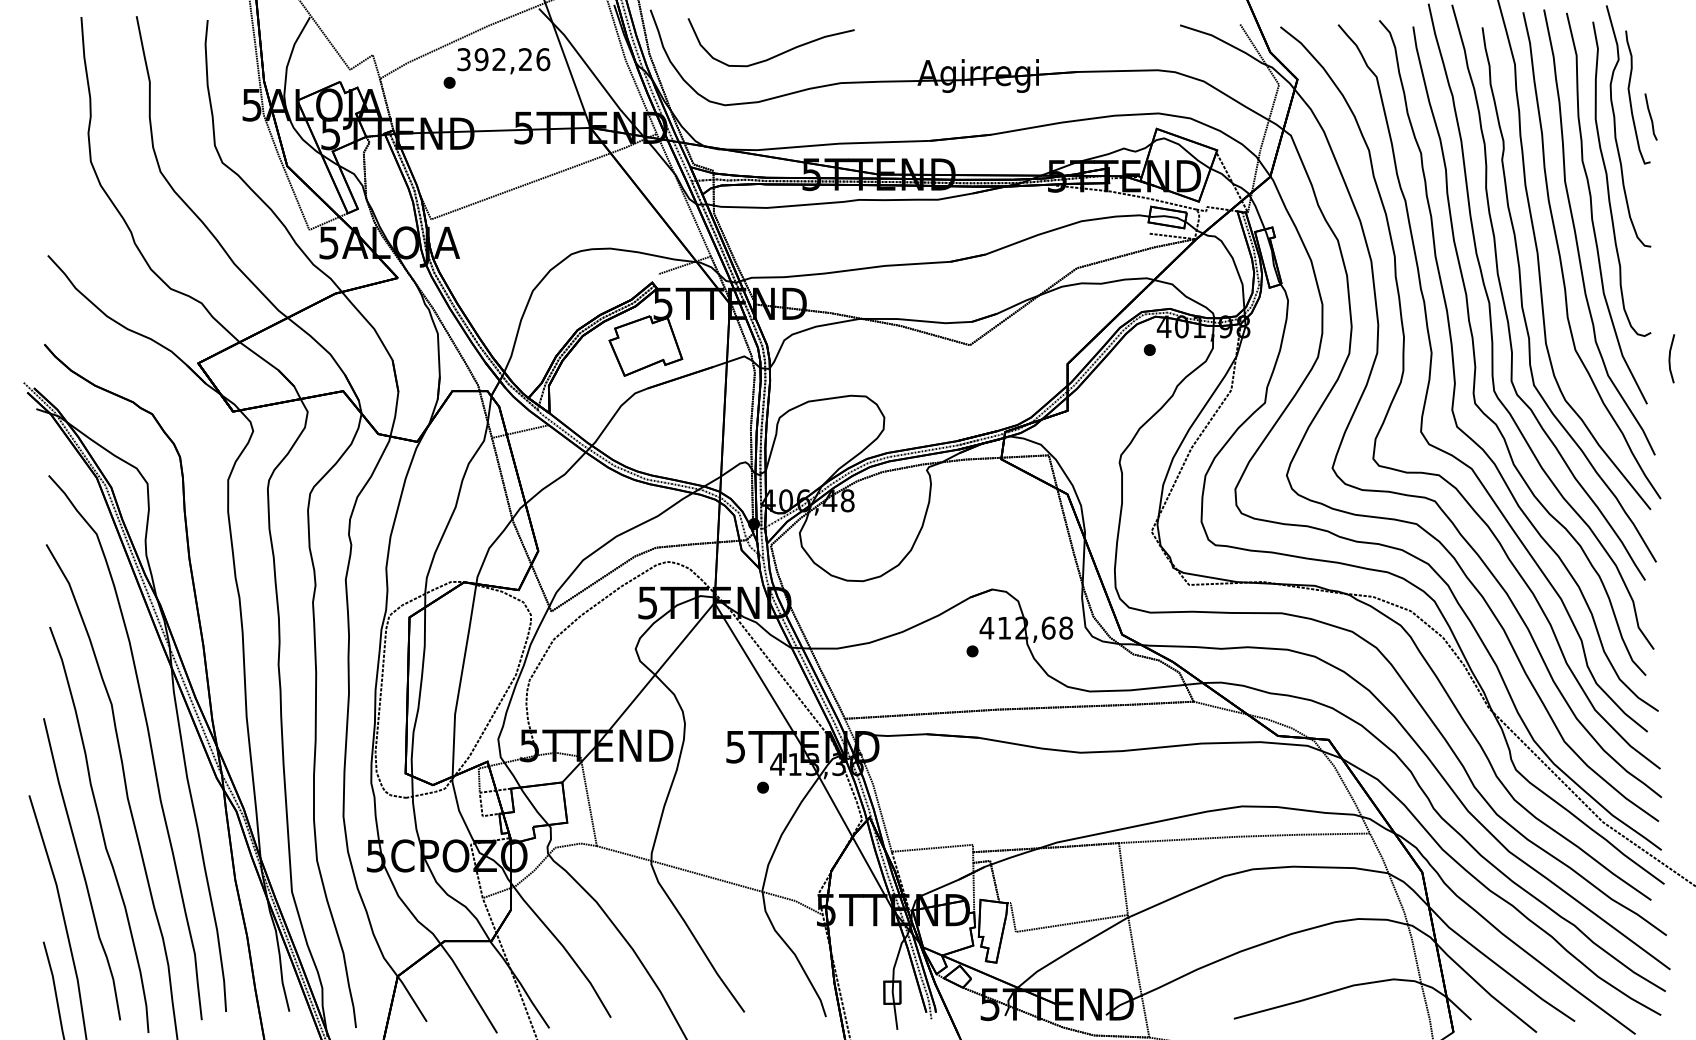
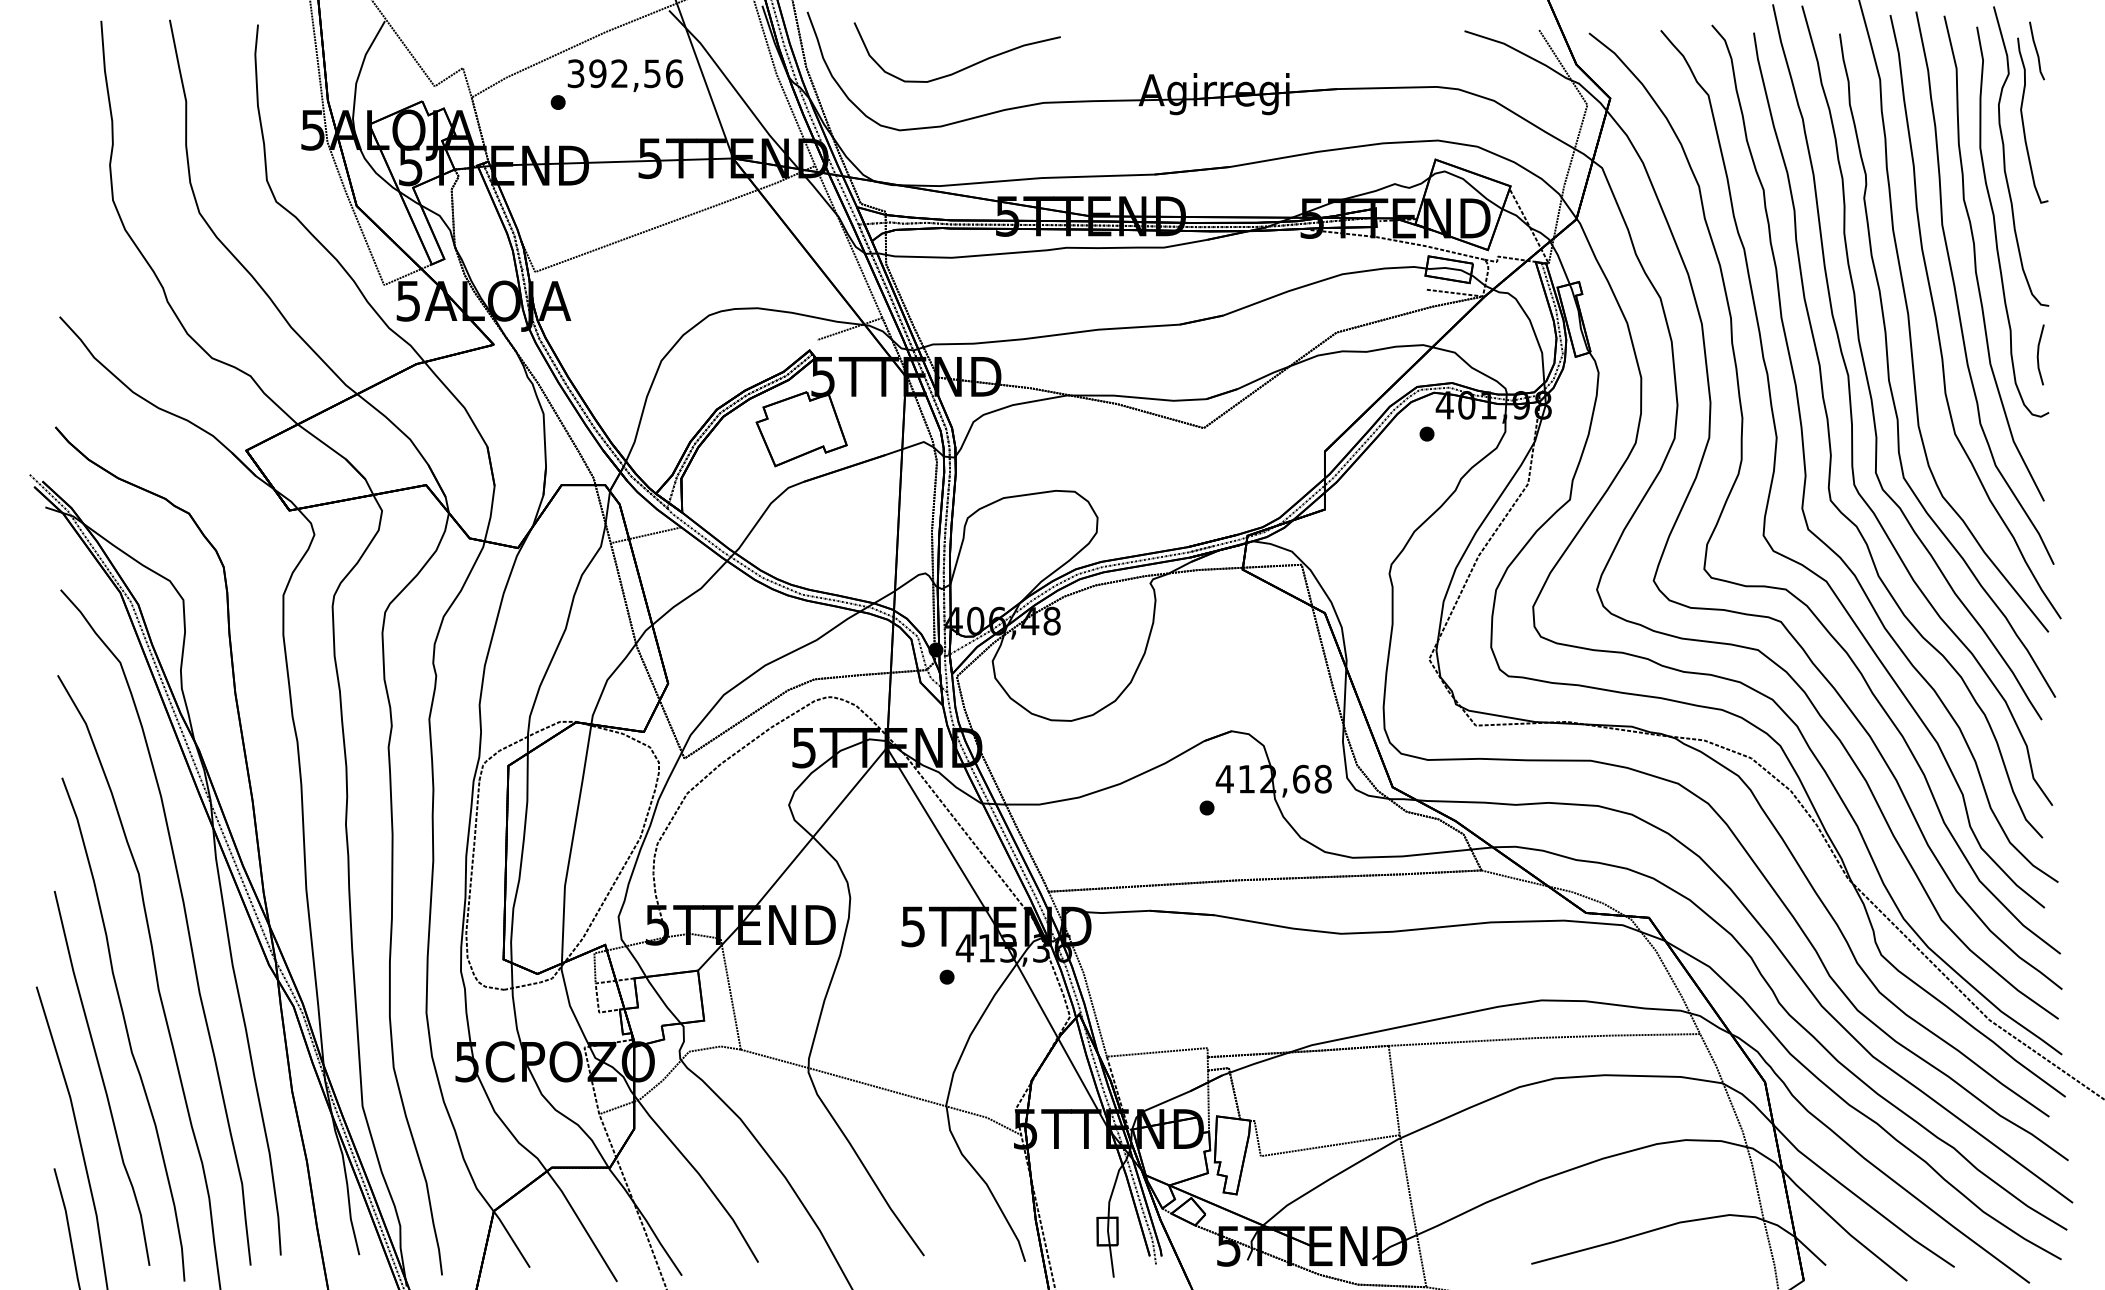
text: (525, 59) -> (652, 73), 392,26 -> 392,56
part: (1650, 116) -> (2036, 50), moved
line: (1670, 358) -> (2038, 354), moved

